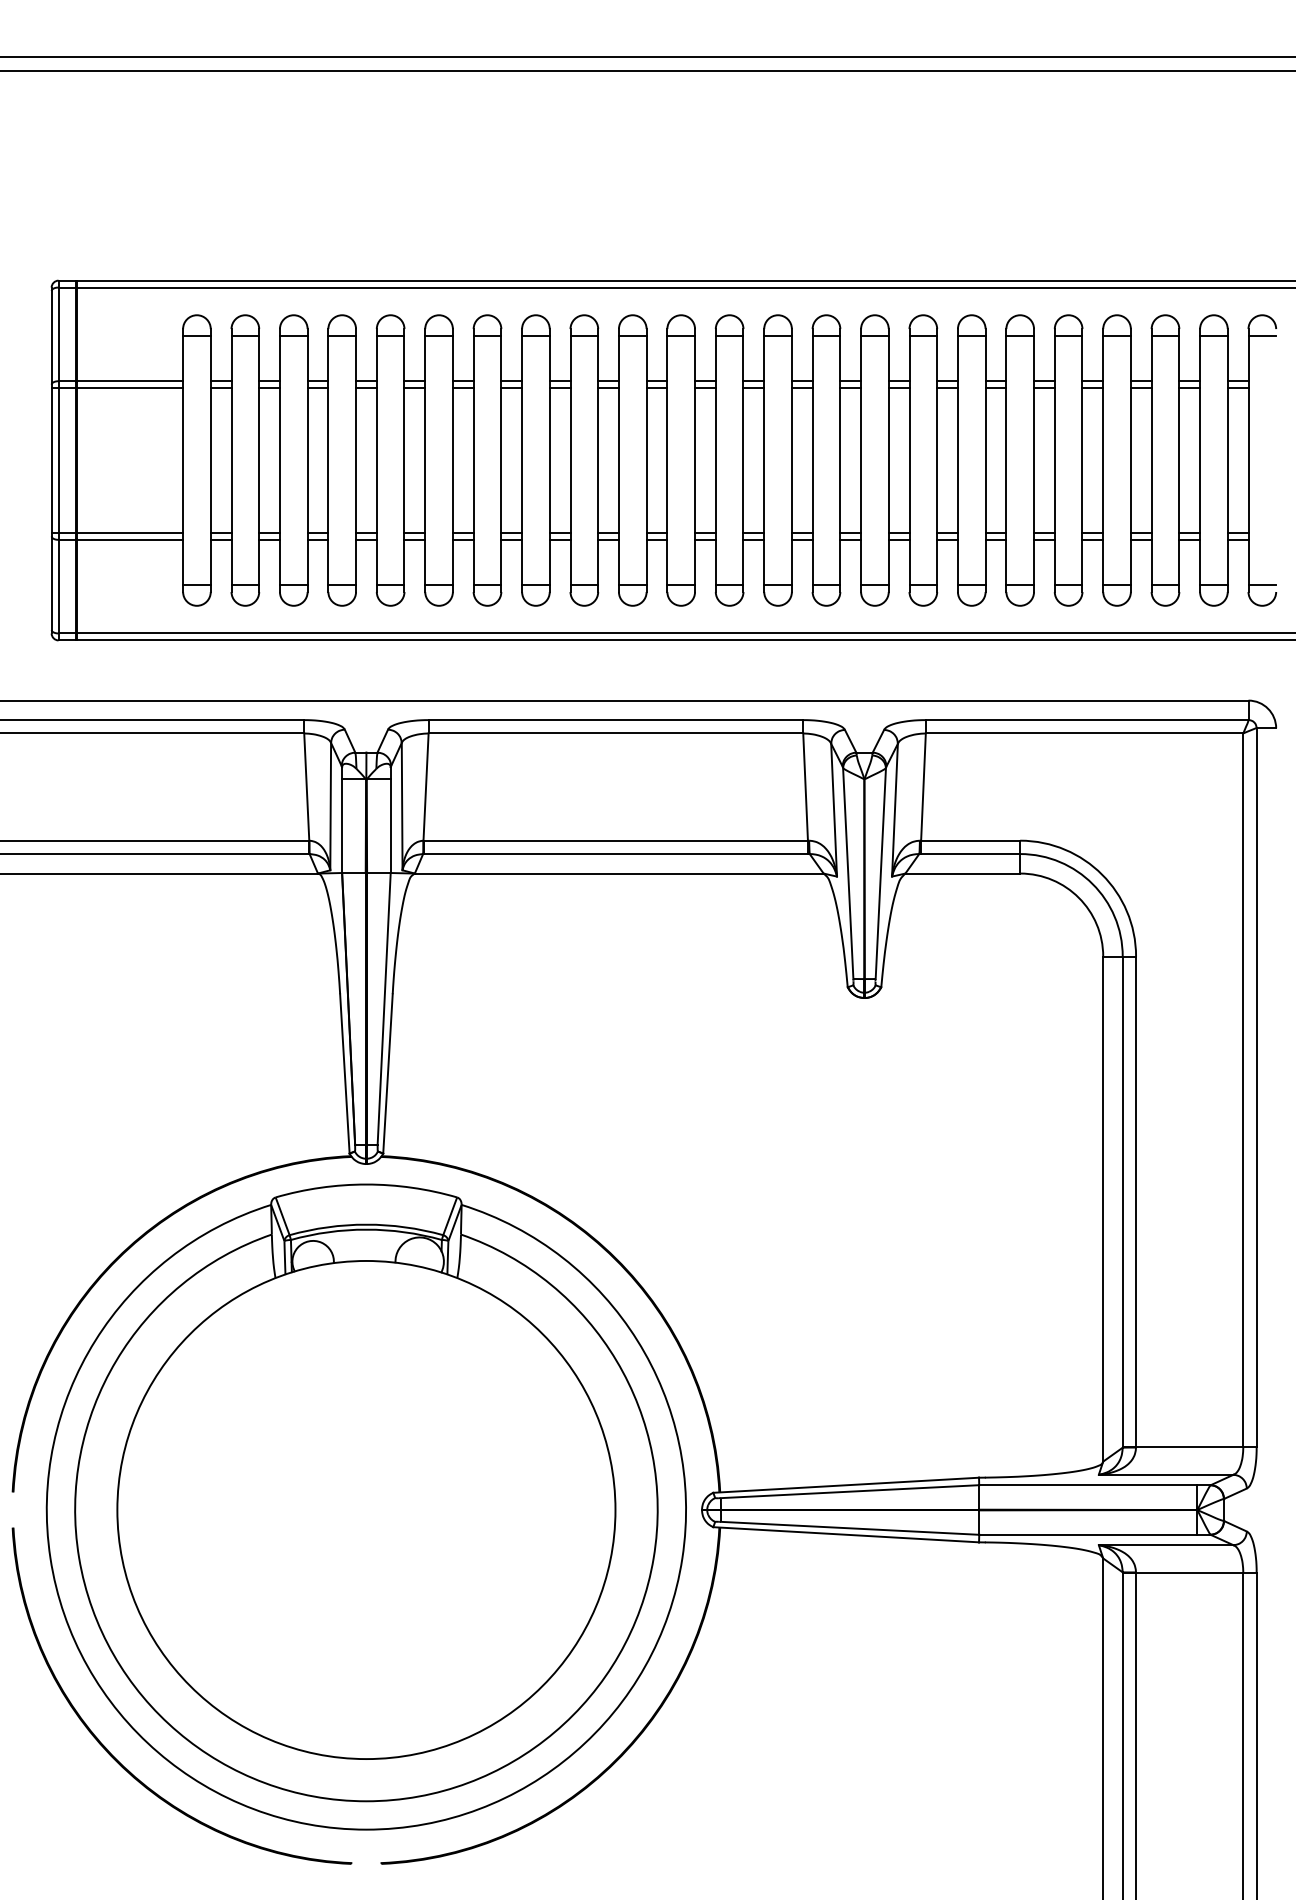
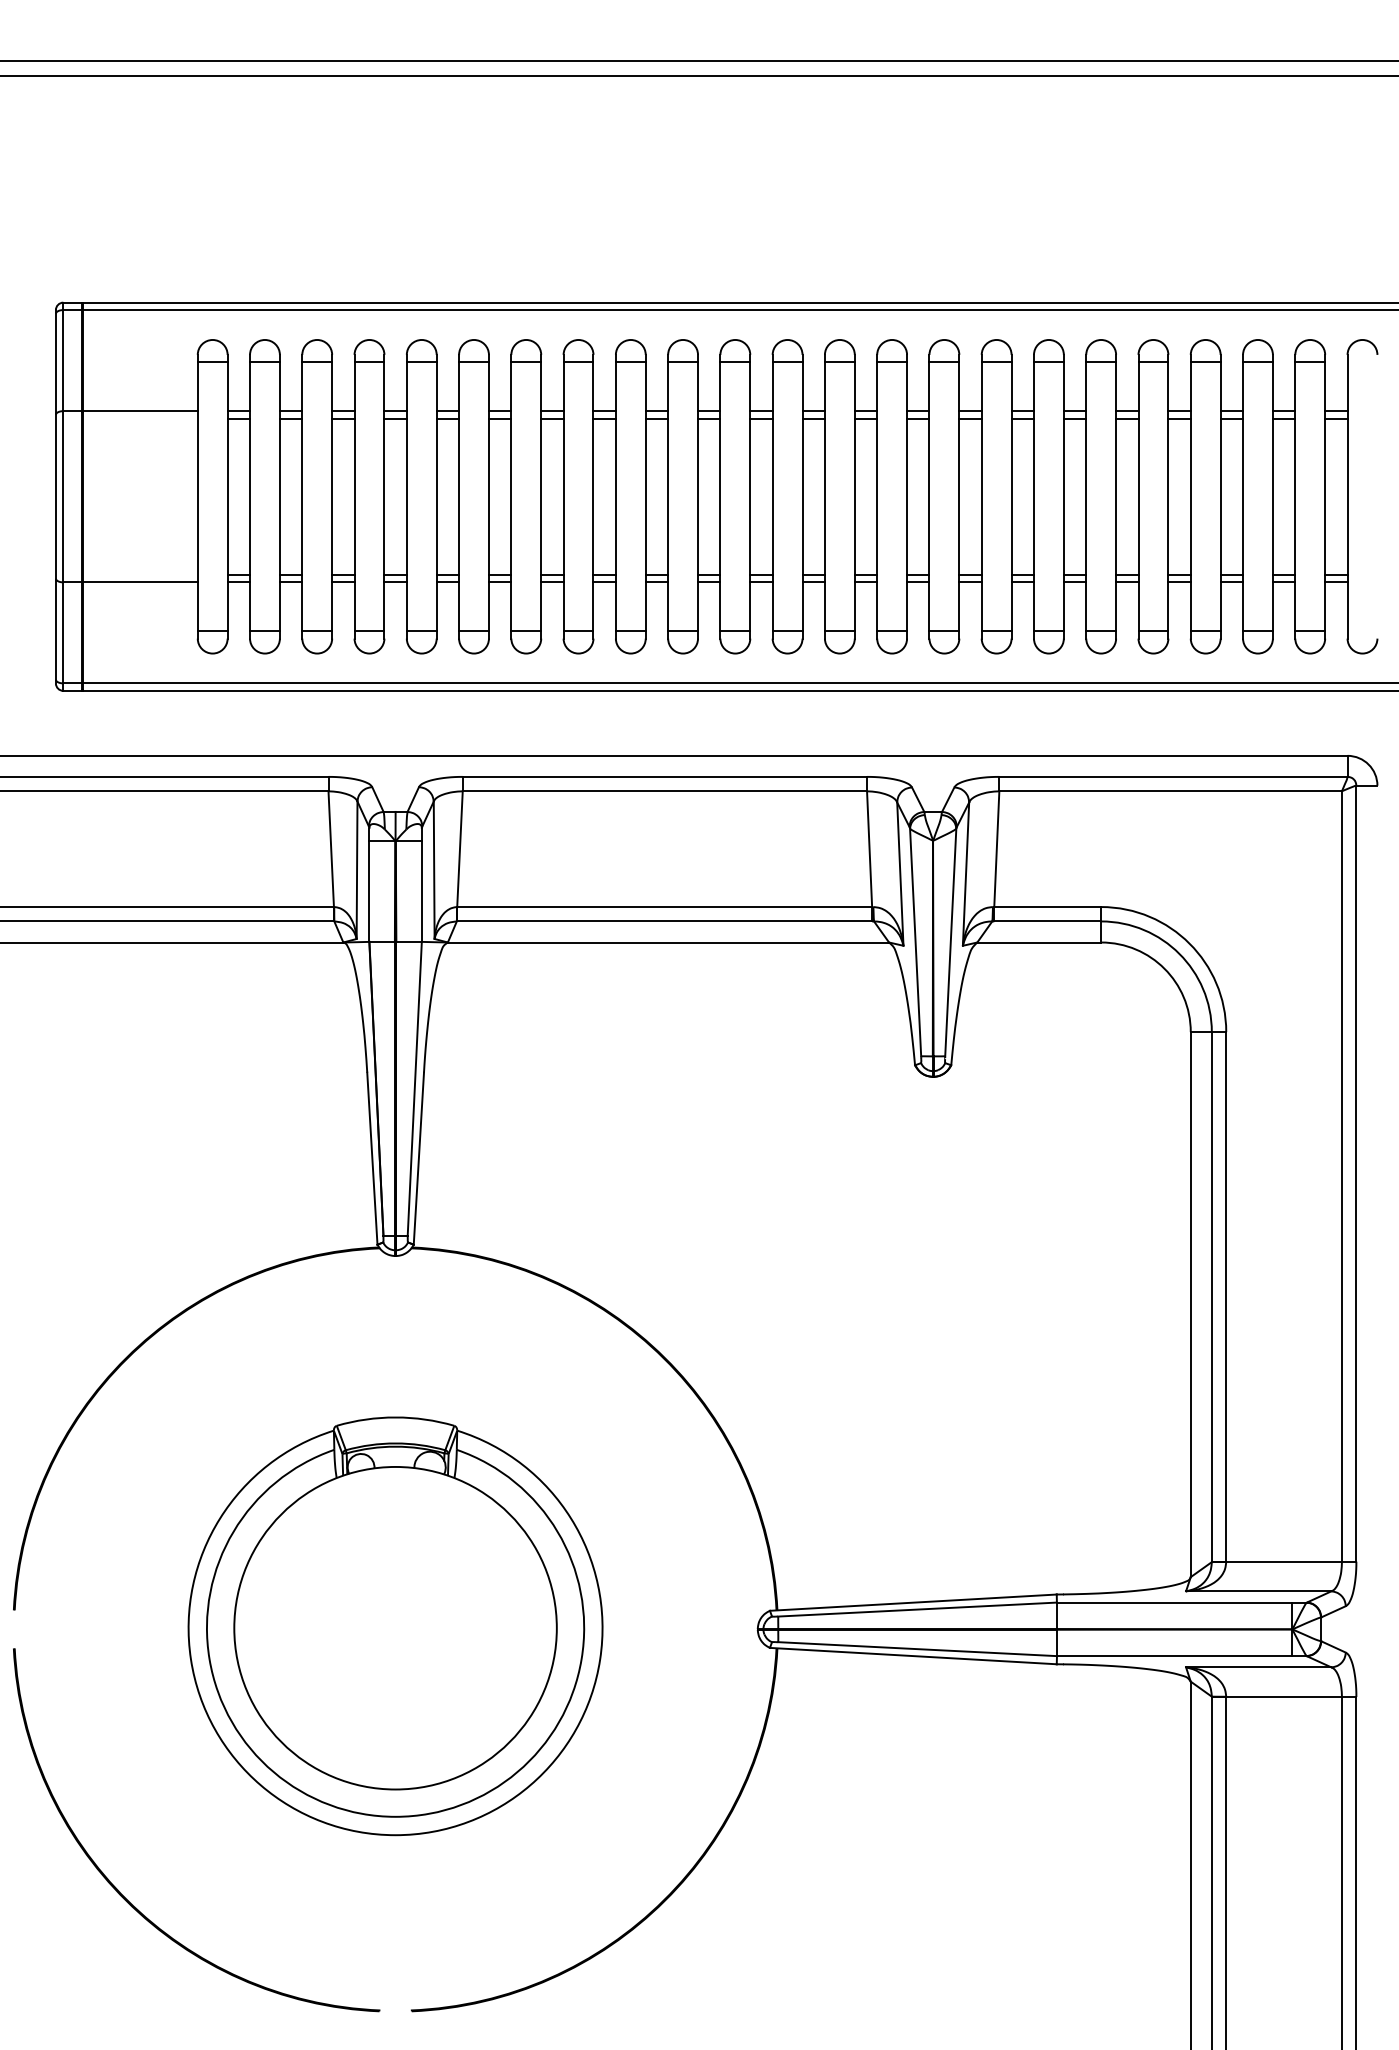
line: (1262, 336) -> (1362, 362), removed
line: (117, 388) -> (126, 418), removed
line: (117, 532) -> (126, 574), removed
line: (1262, 585) -> (1362, 631), removed
part: (366, 1507) -> (395, 1626), size x0.6

